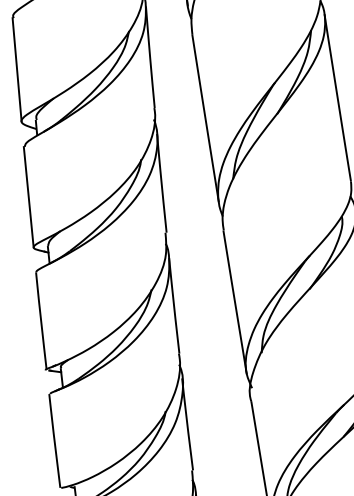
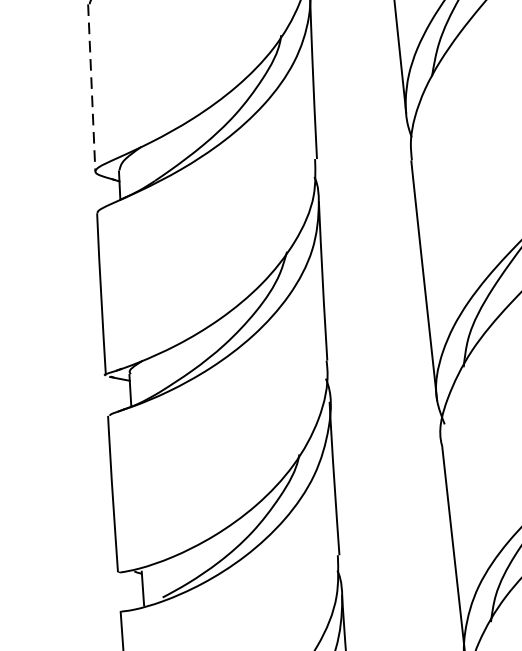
line: (28, 197) -> (91, 88), solid -> dashed

